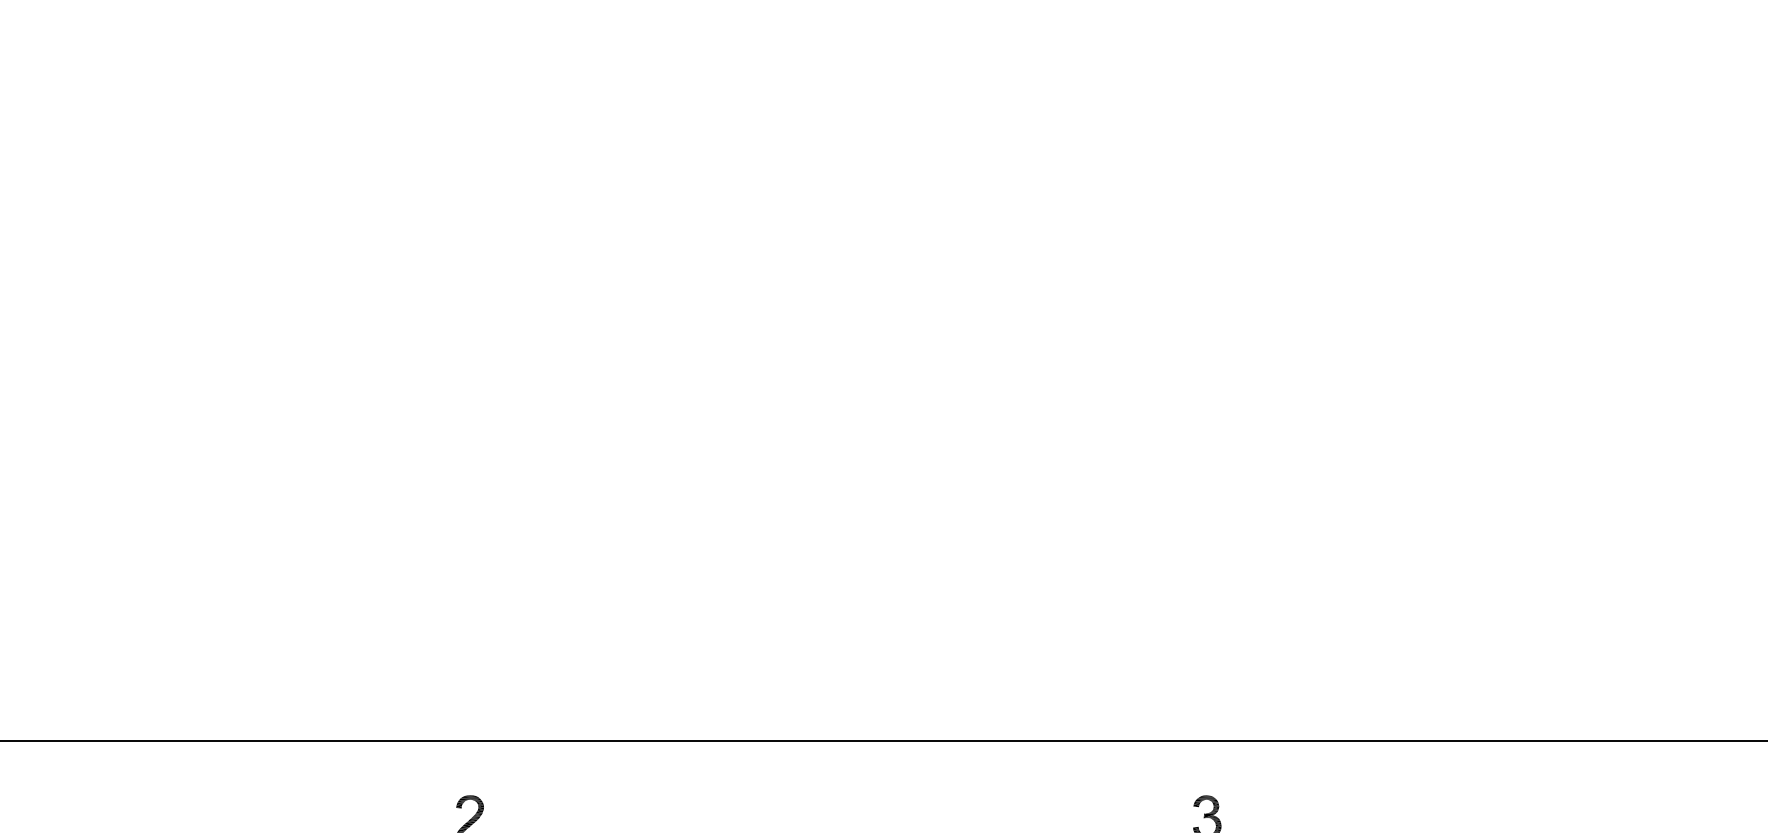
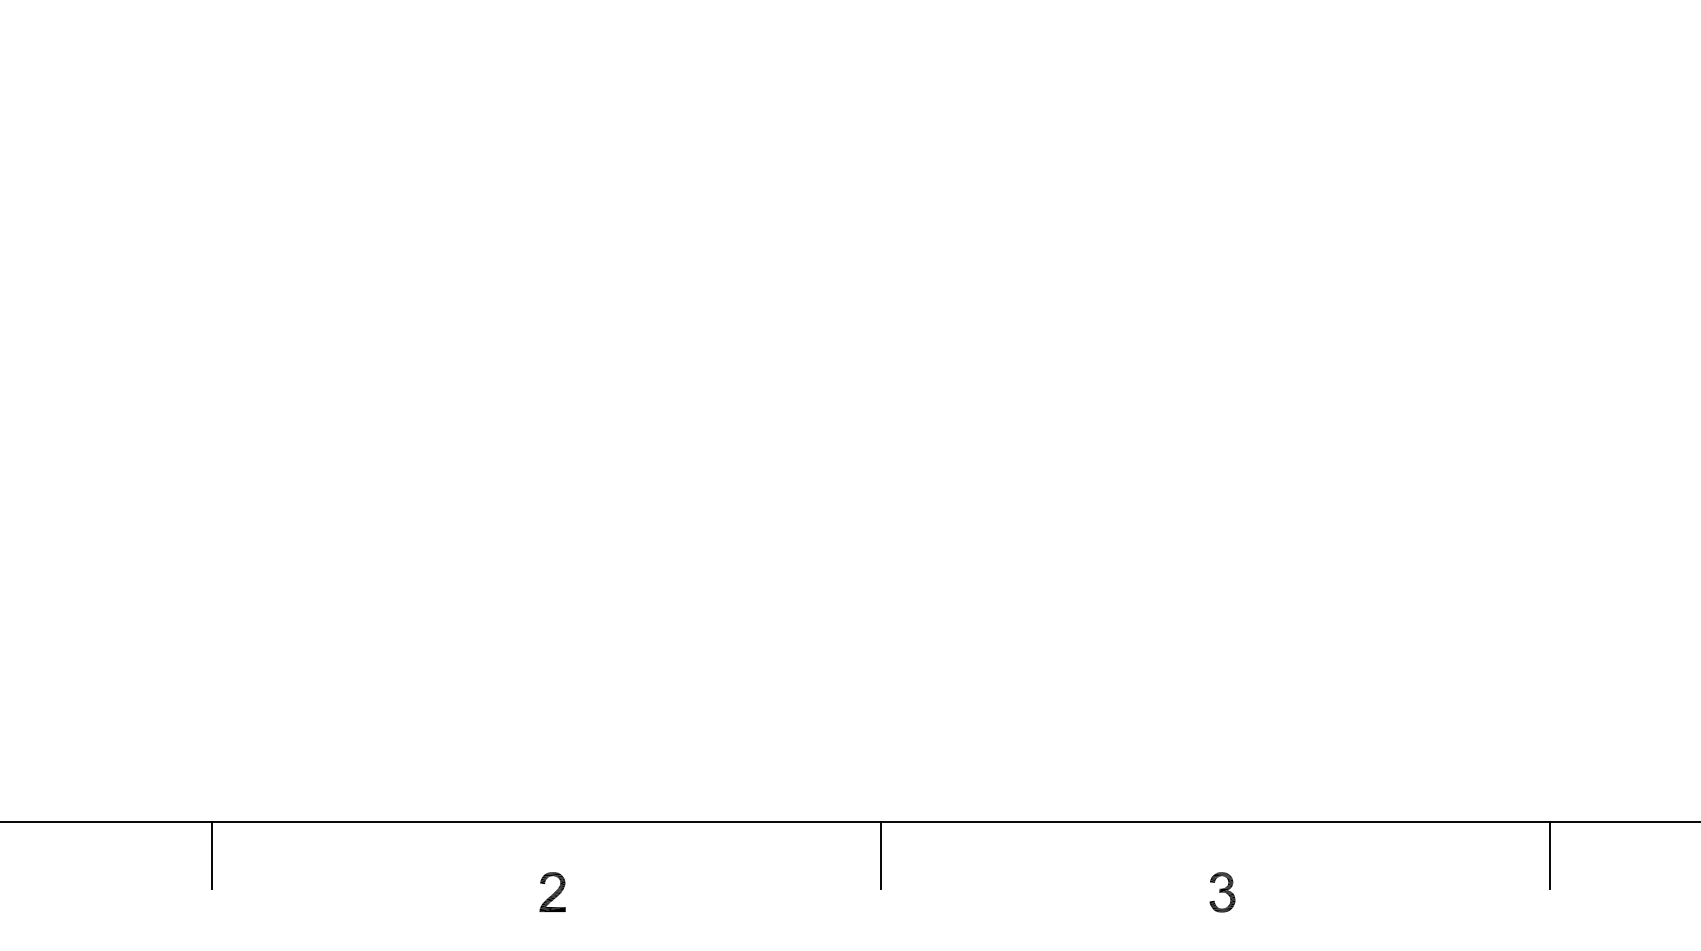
line: (95, 777) -> (212, 855), added
line: (831, 777) -> (881, 855), added
line: (1568, 777) -> (1550, 855), added

